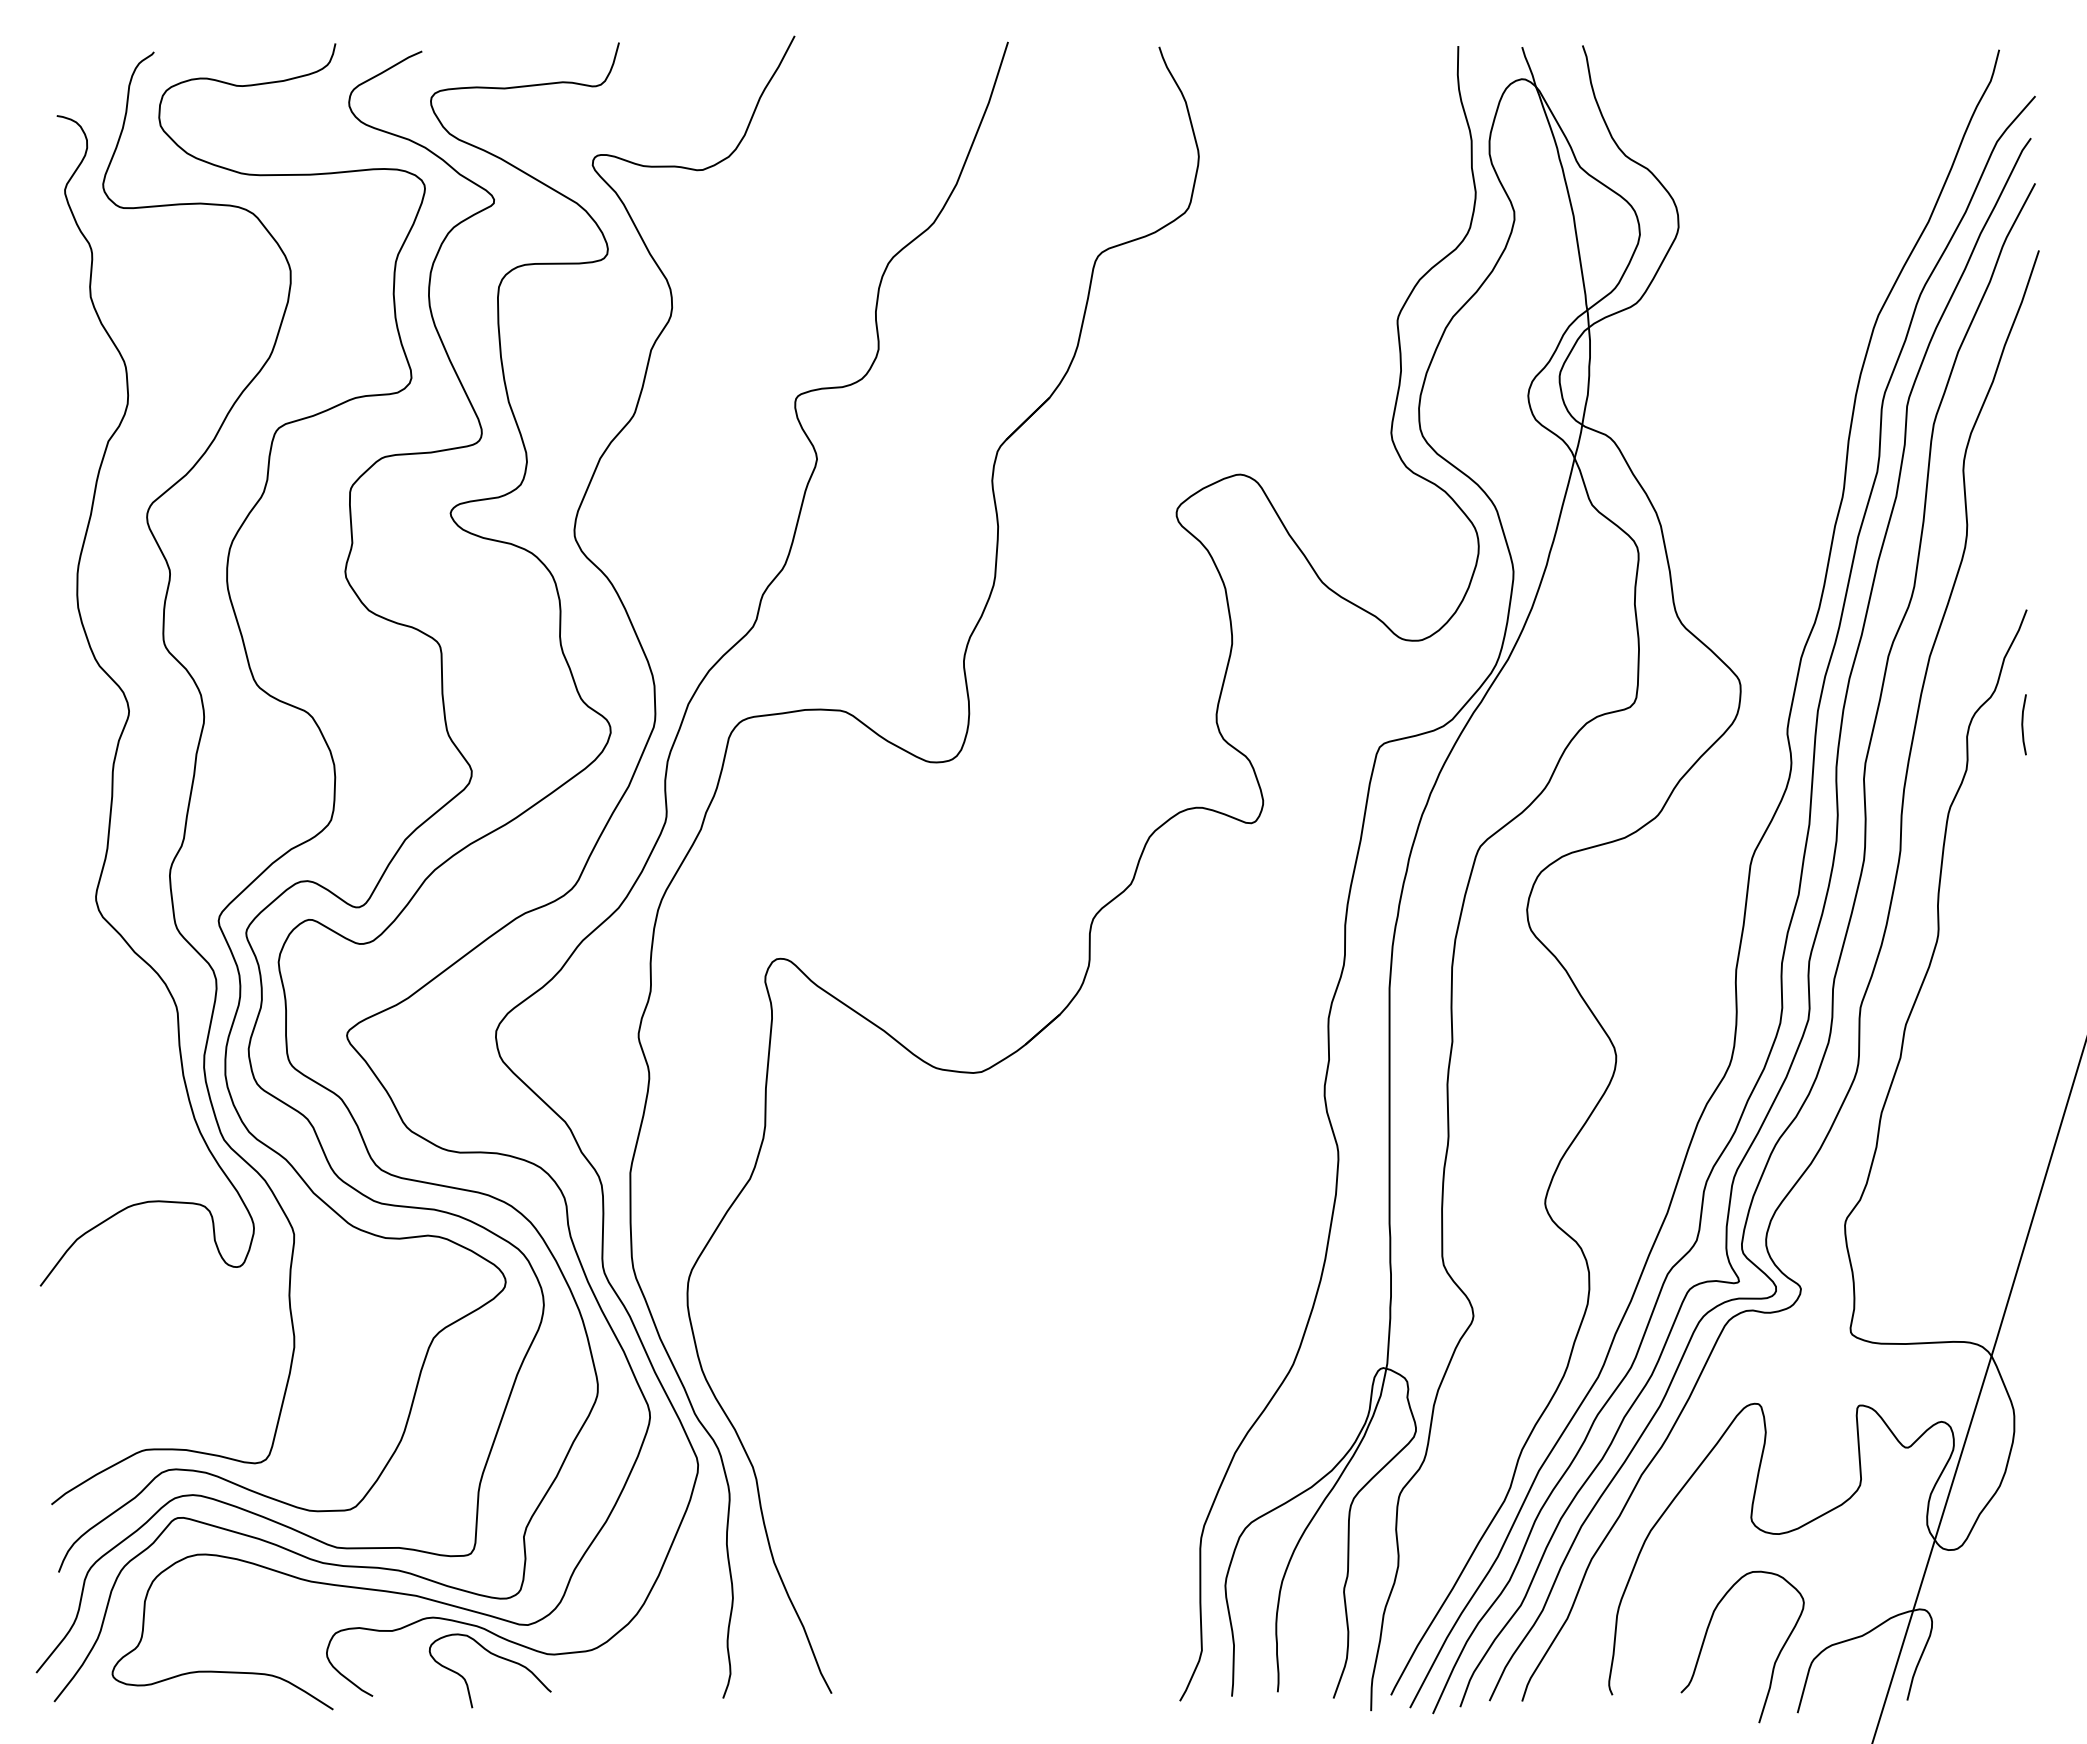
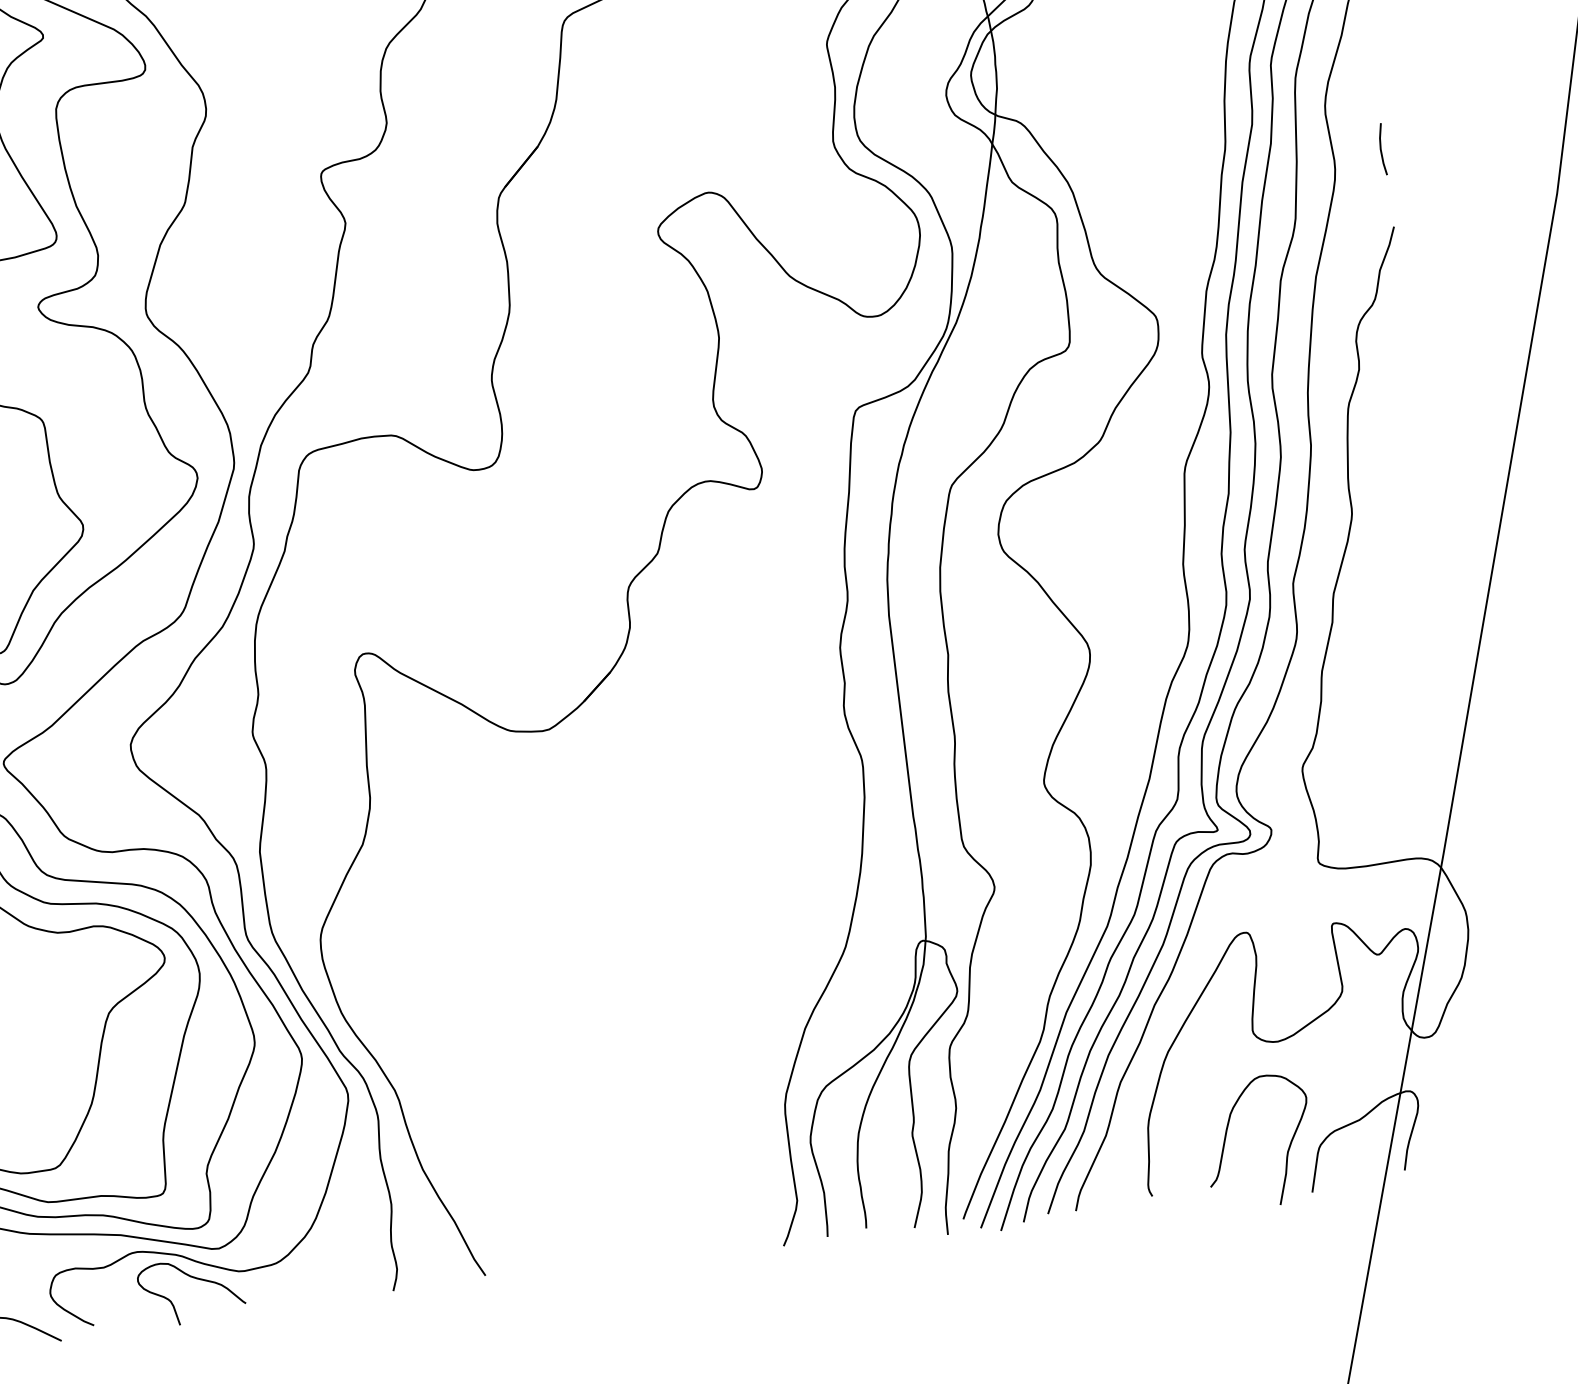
line: (2023, 724) -> (1381, 149), moved

